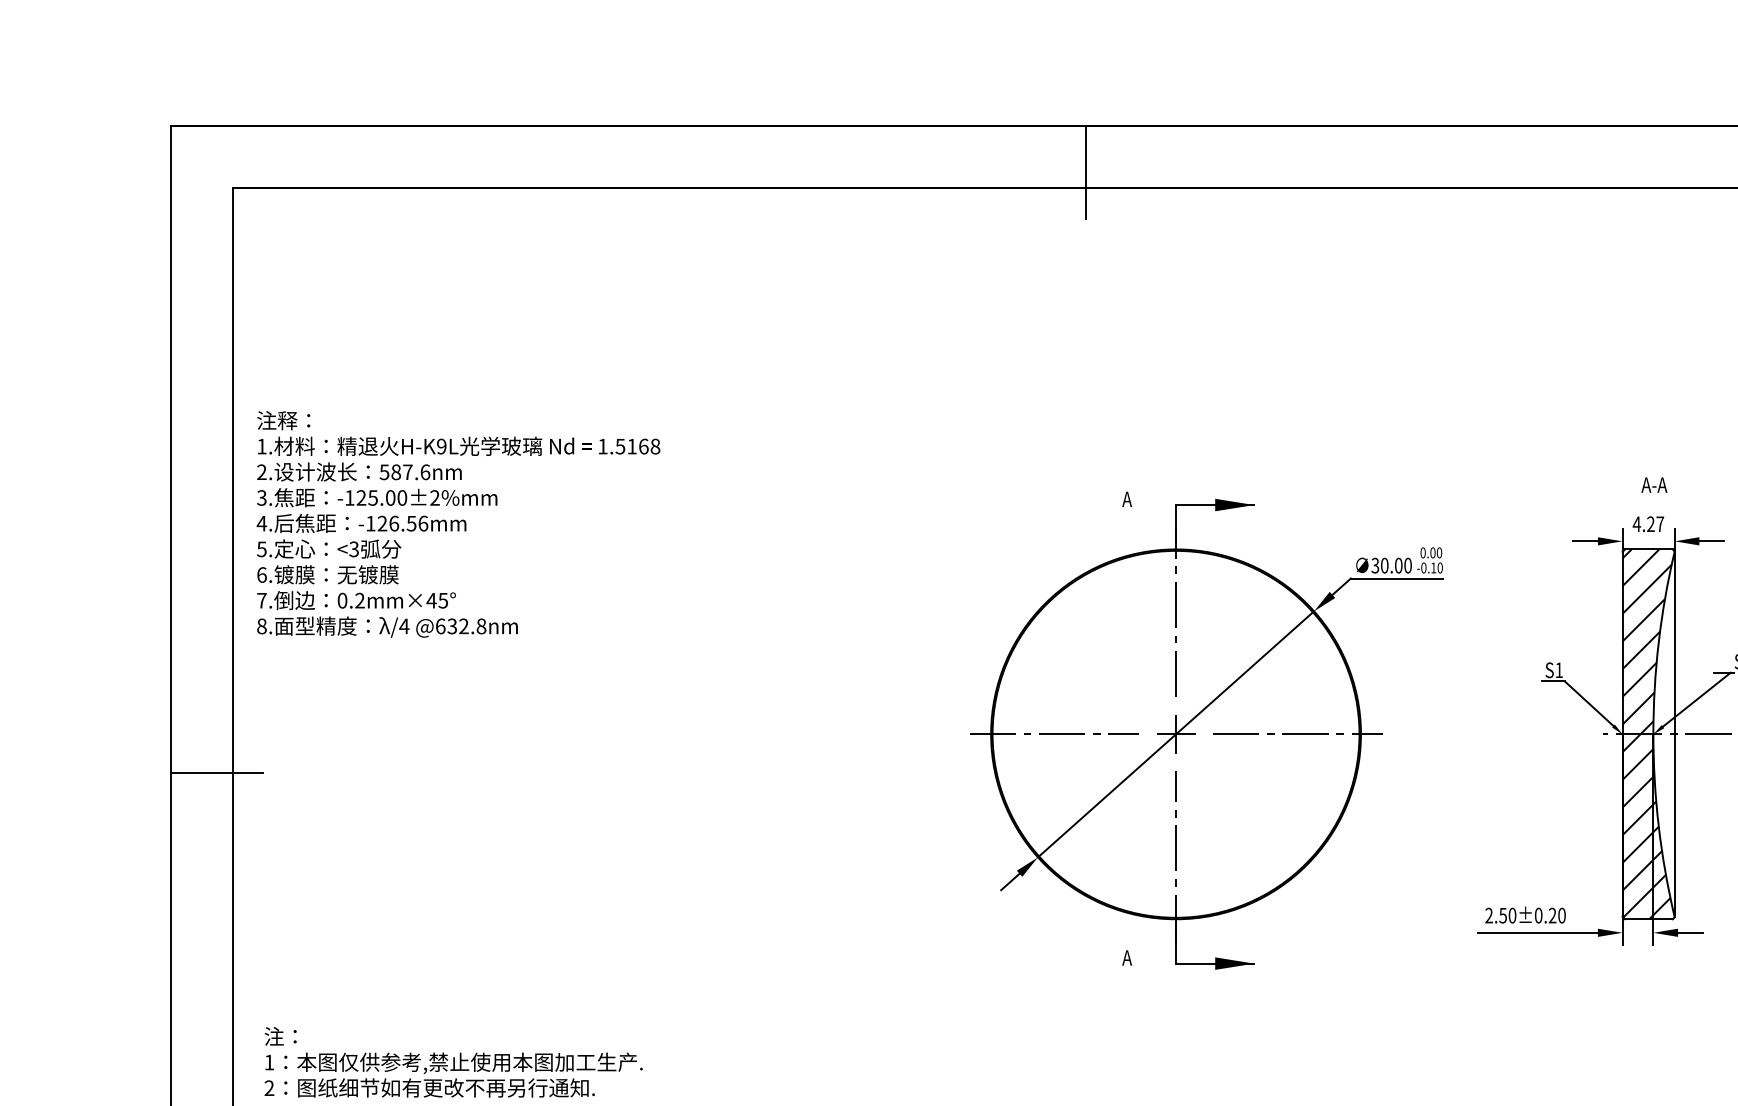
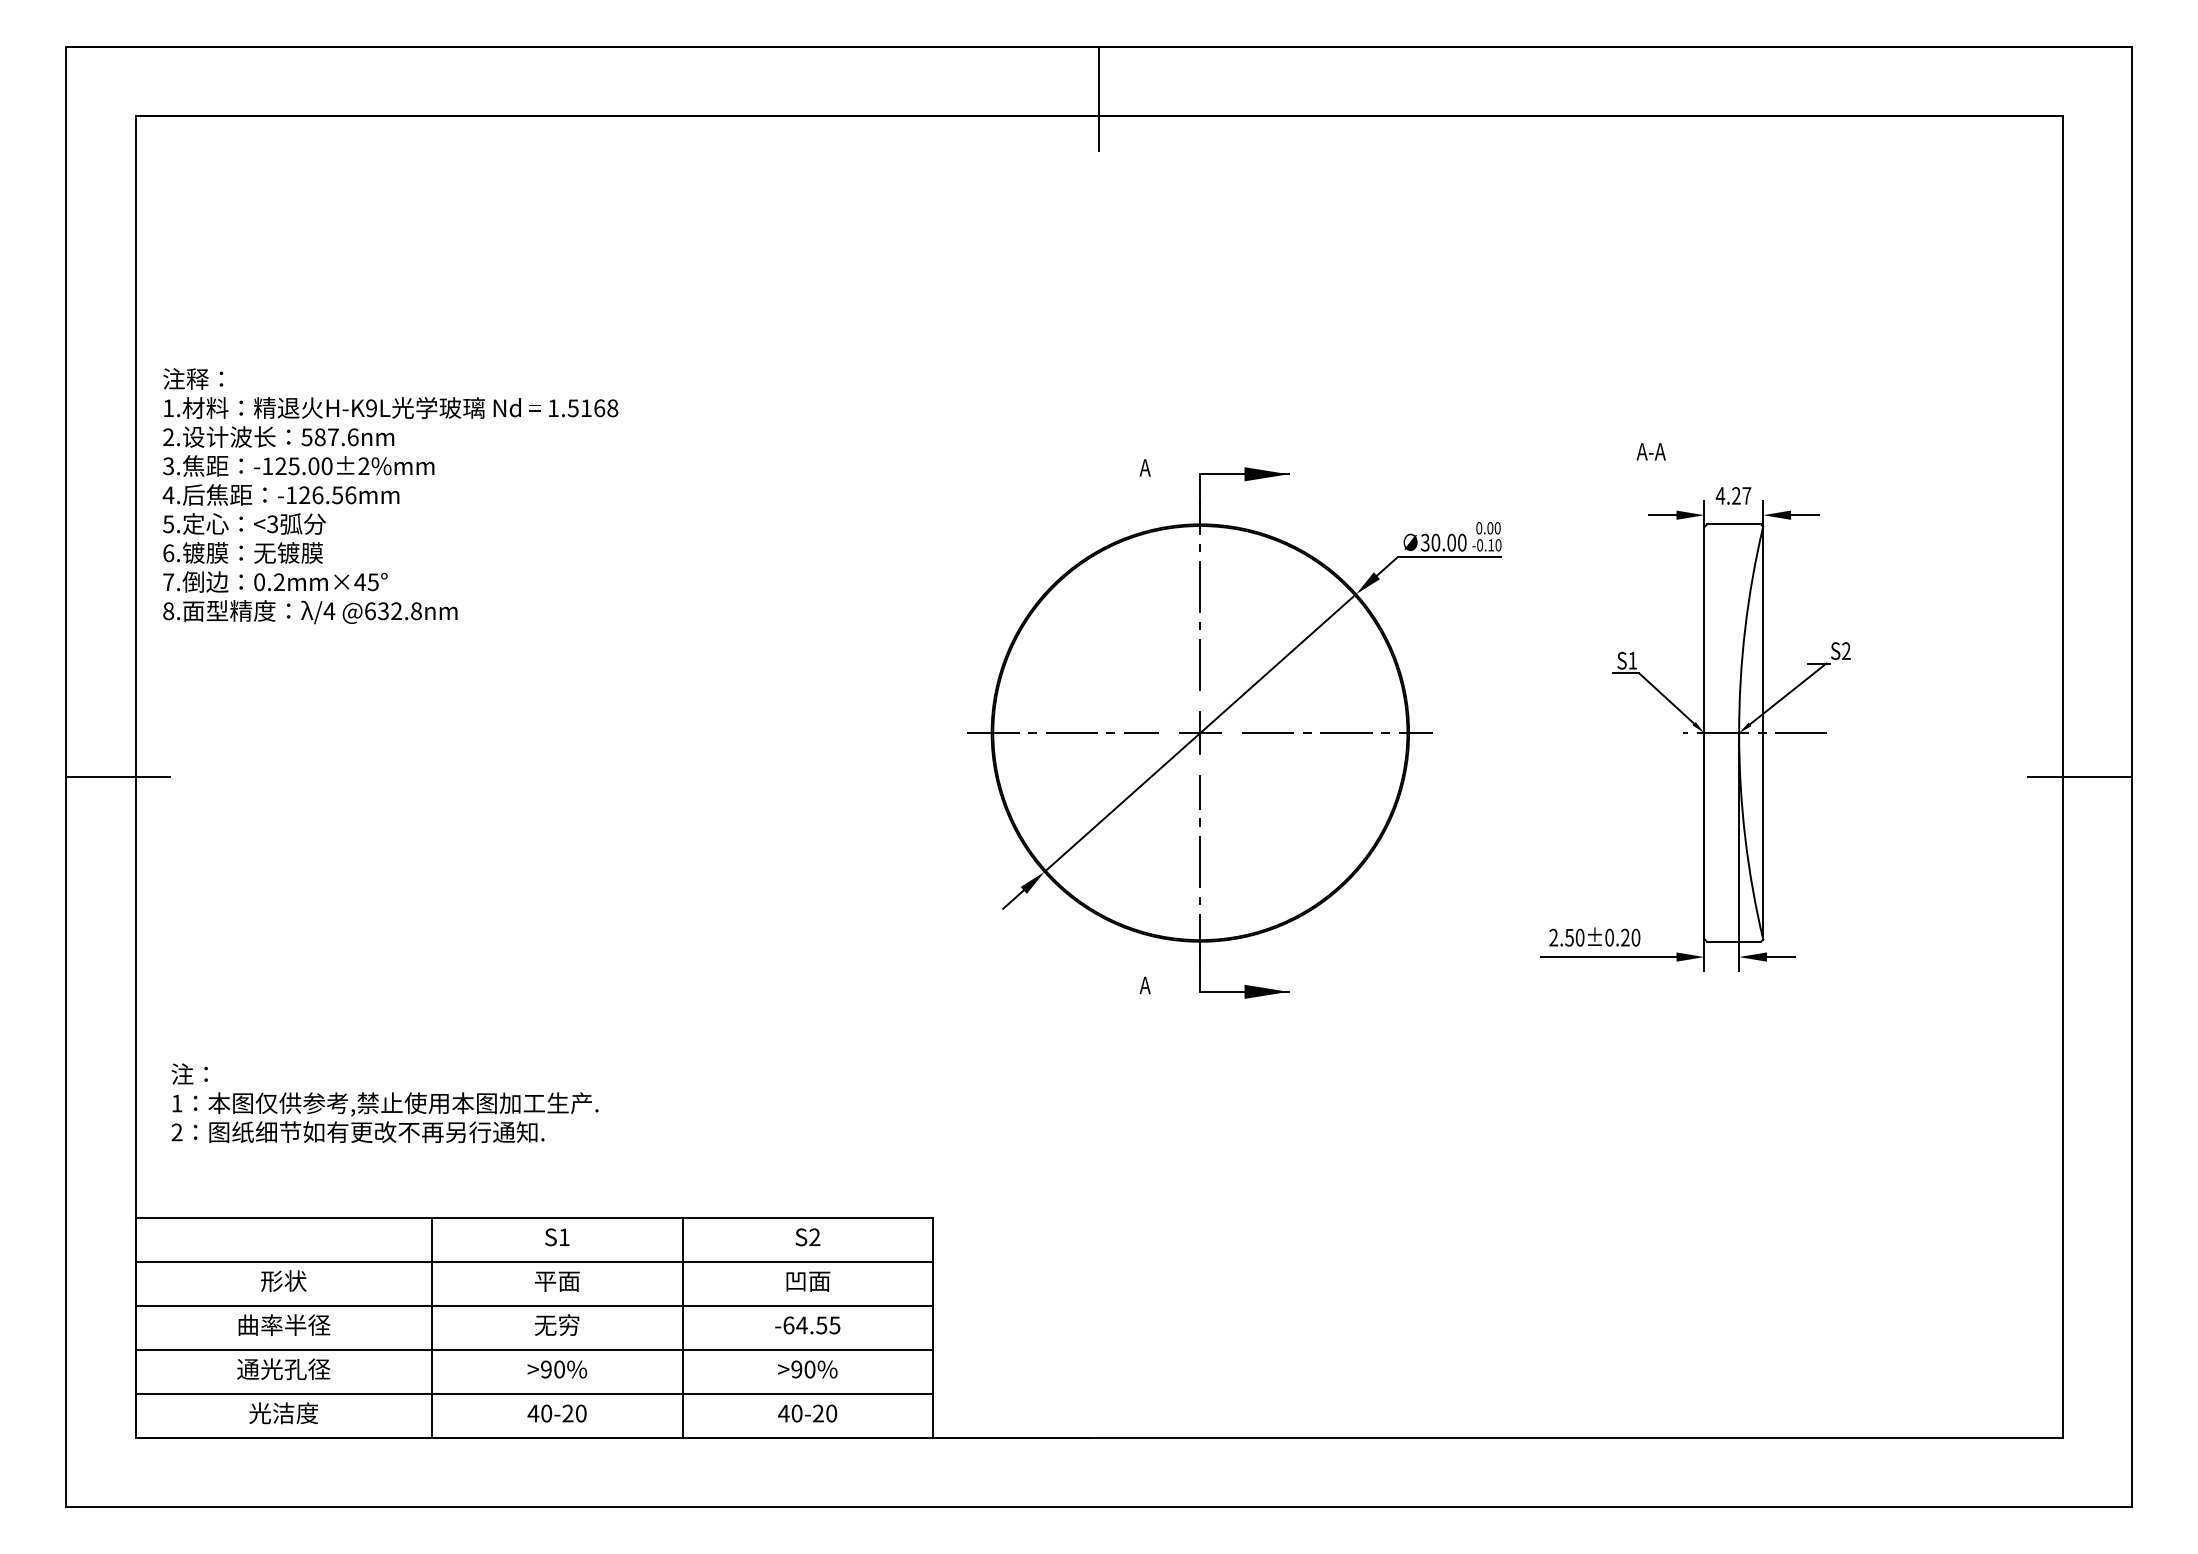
text: (1653, 484) -> (1650, 451), moved
hatch: (1646, 733) -> (1731, 732), removed

